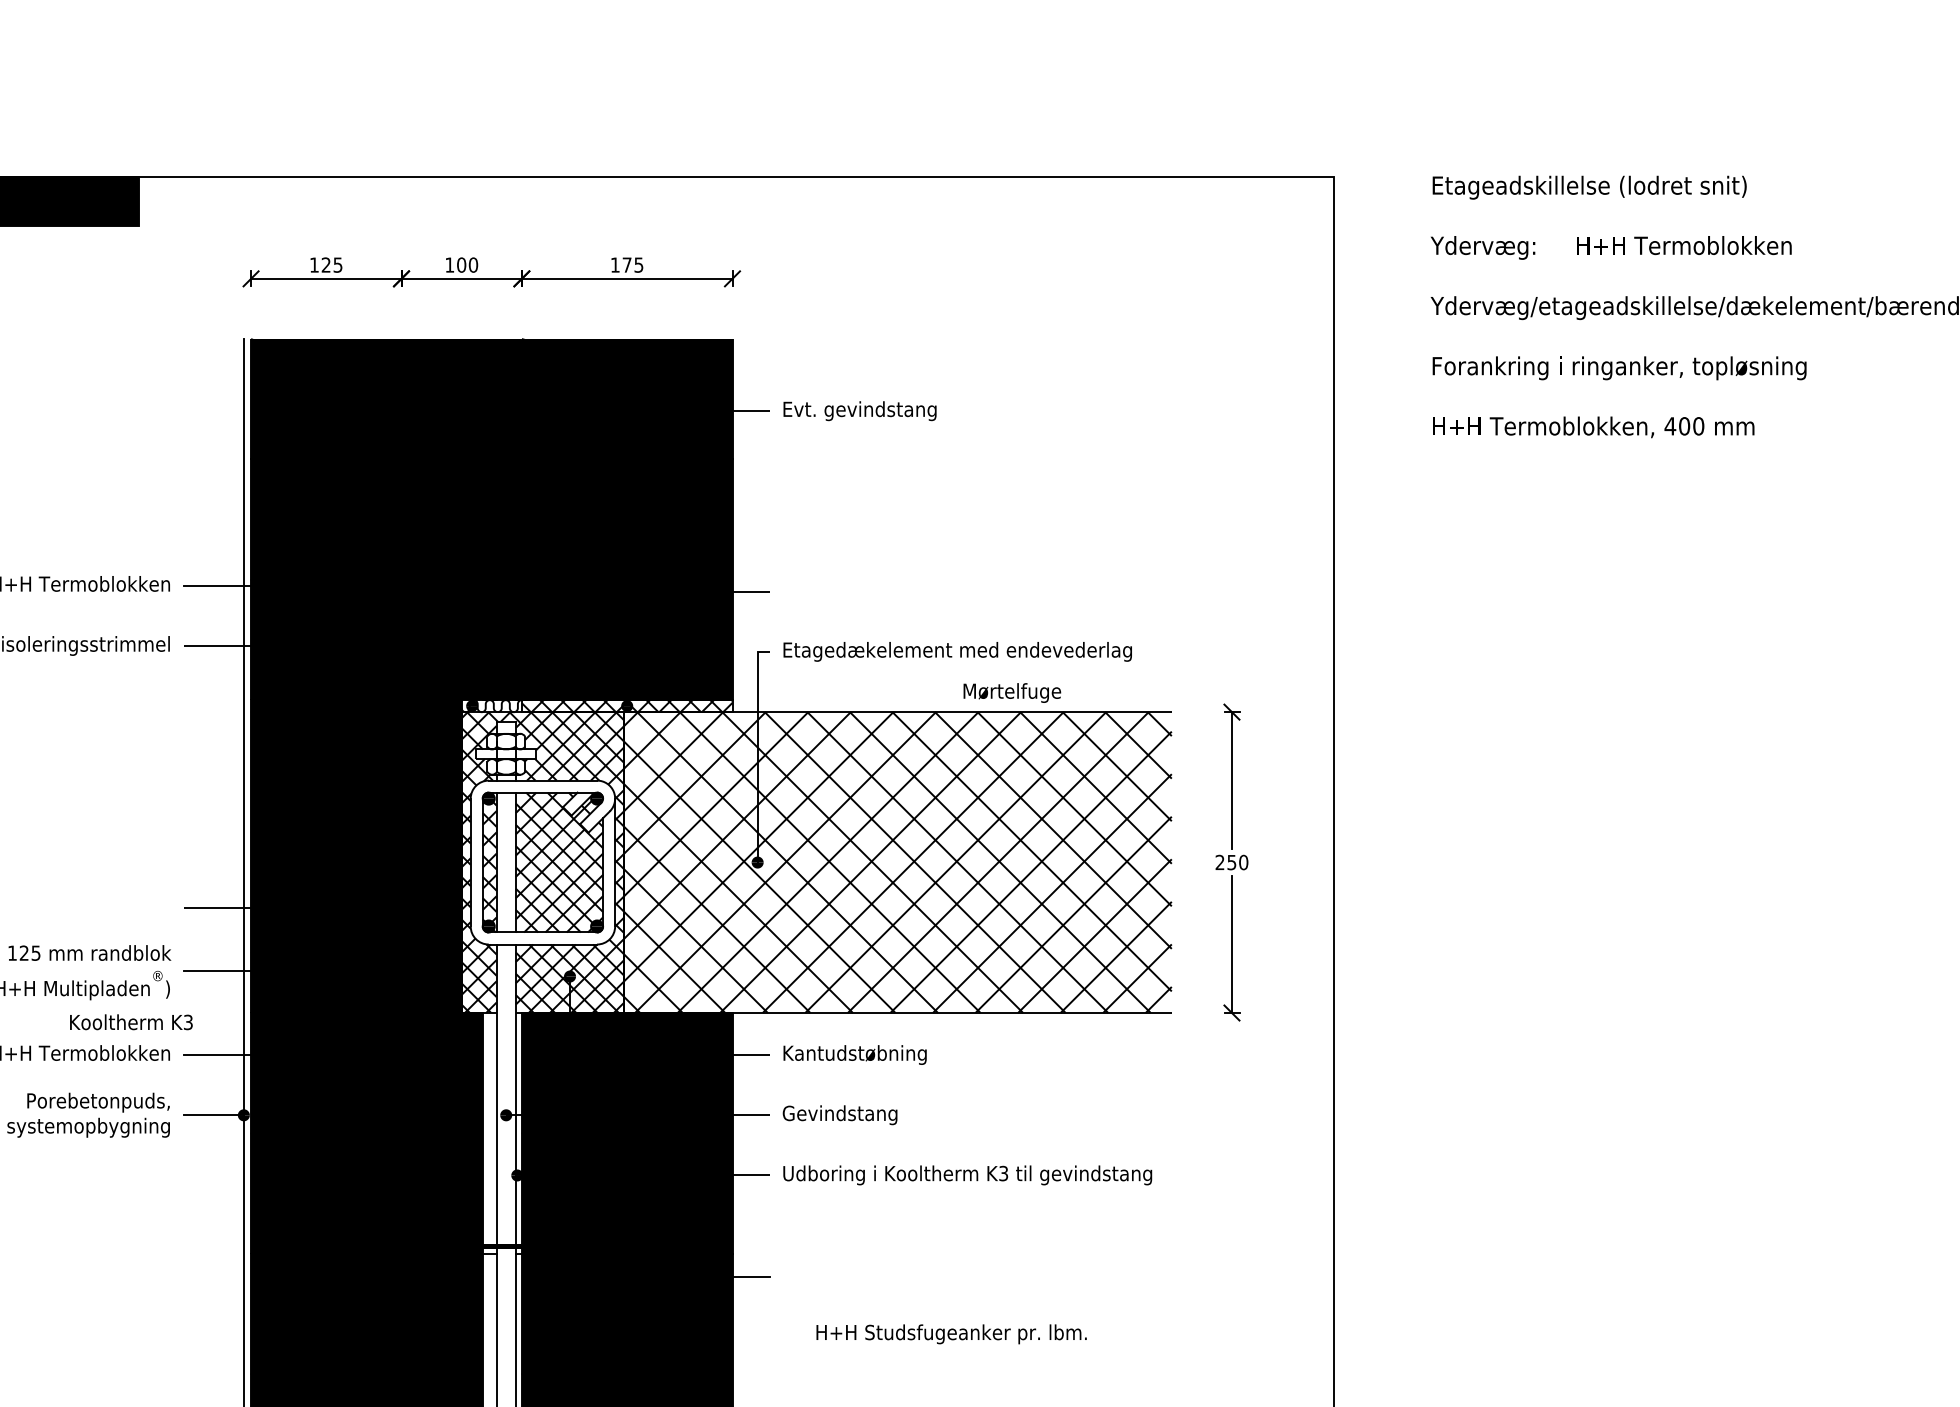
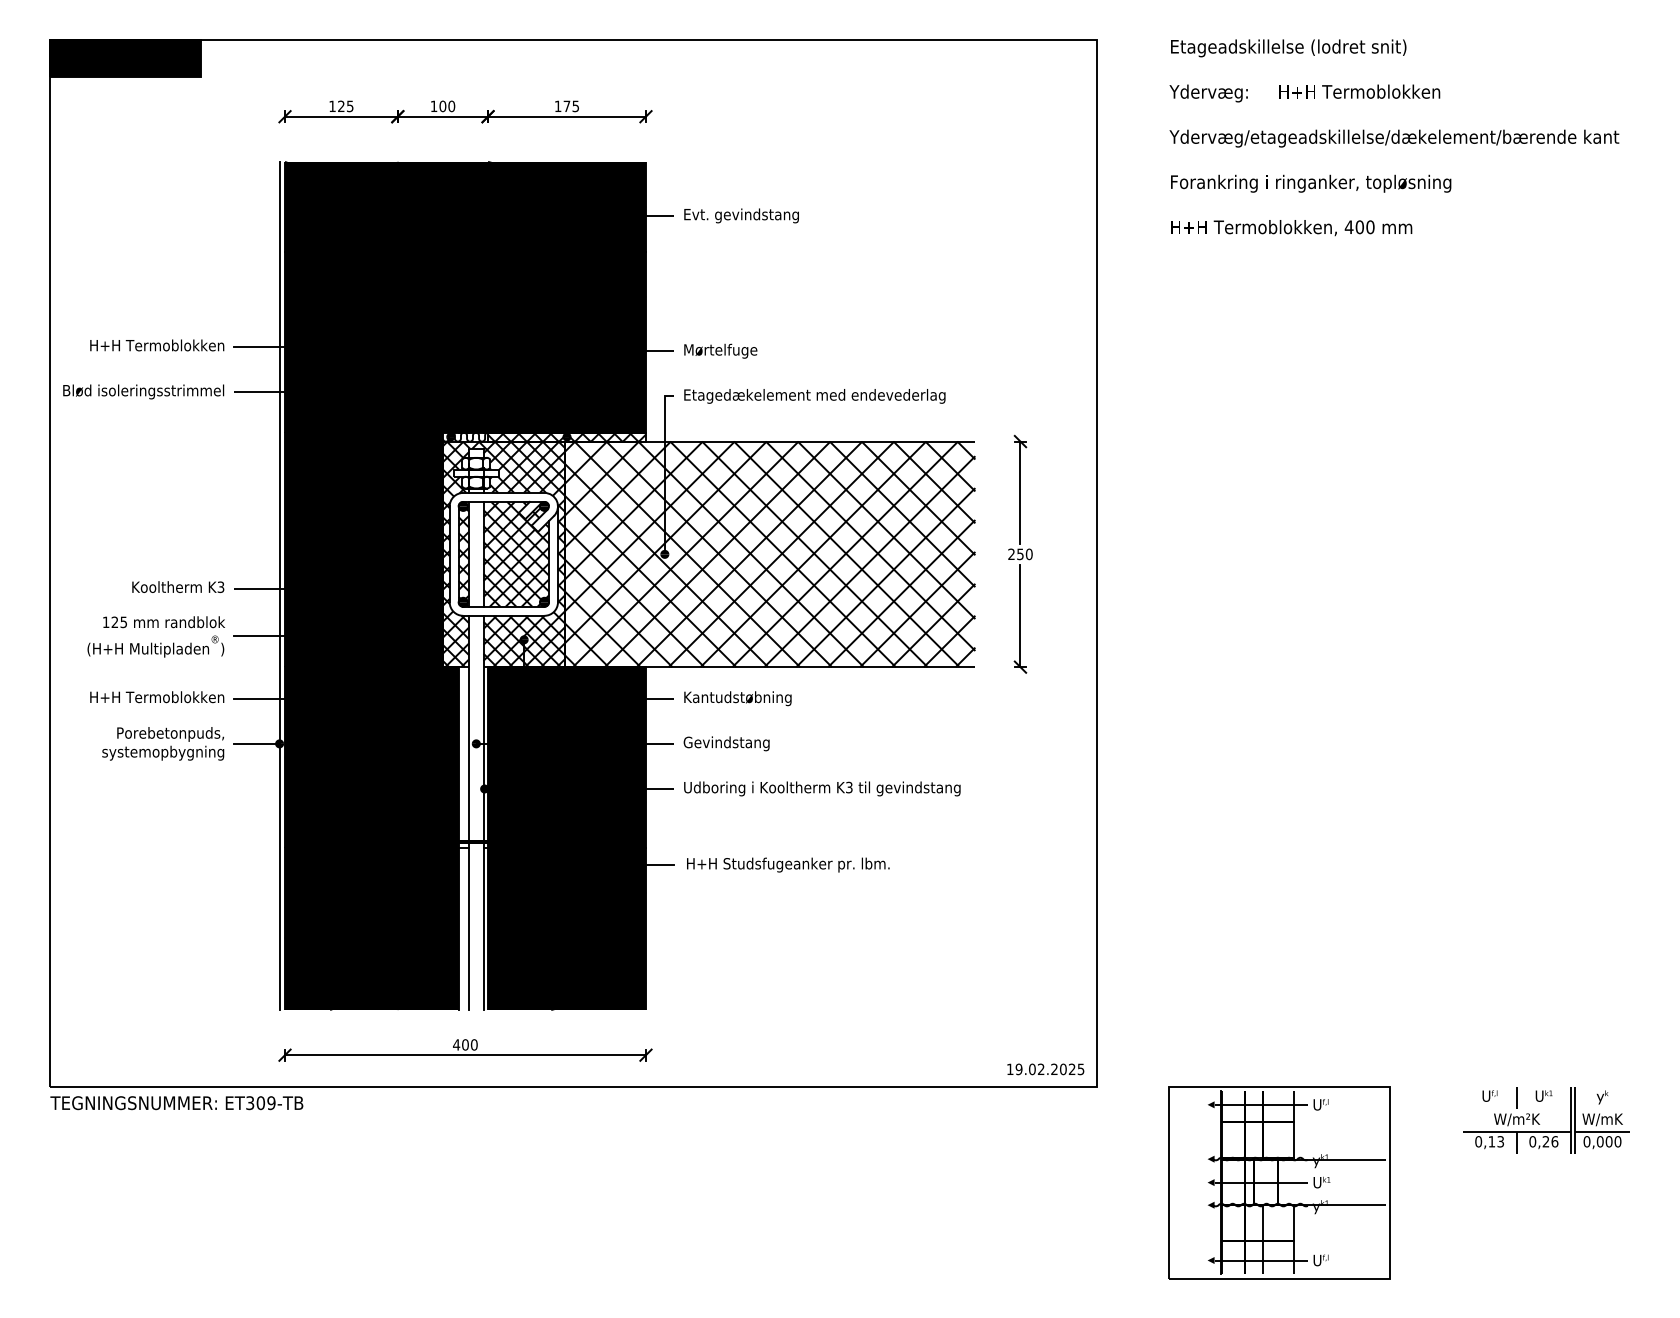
text: (1011, 692) -> (720, 350), moved
text: (131, 1021) -> (178, 586), moved
text: (951, 1333) -> (788, 864), moved

